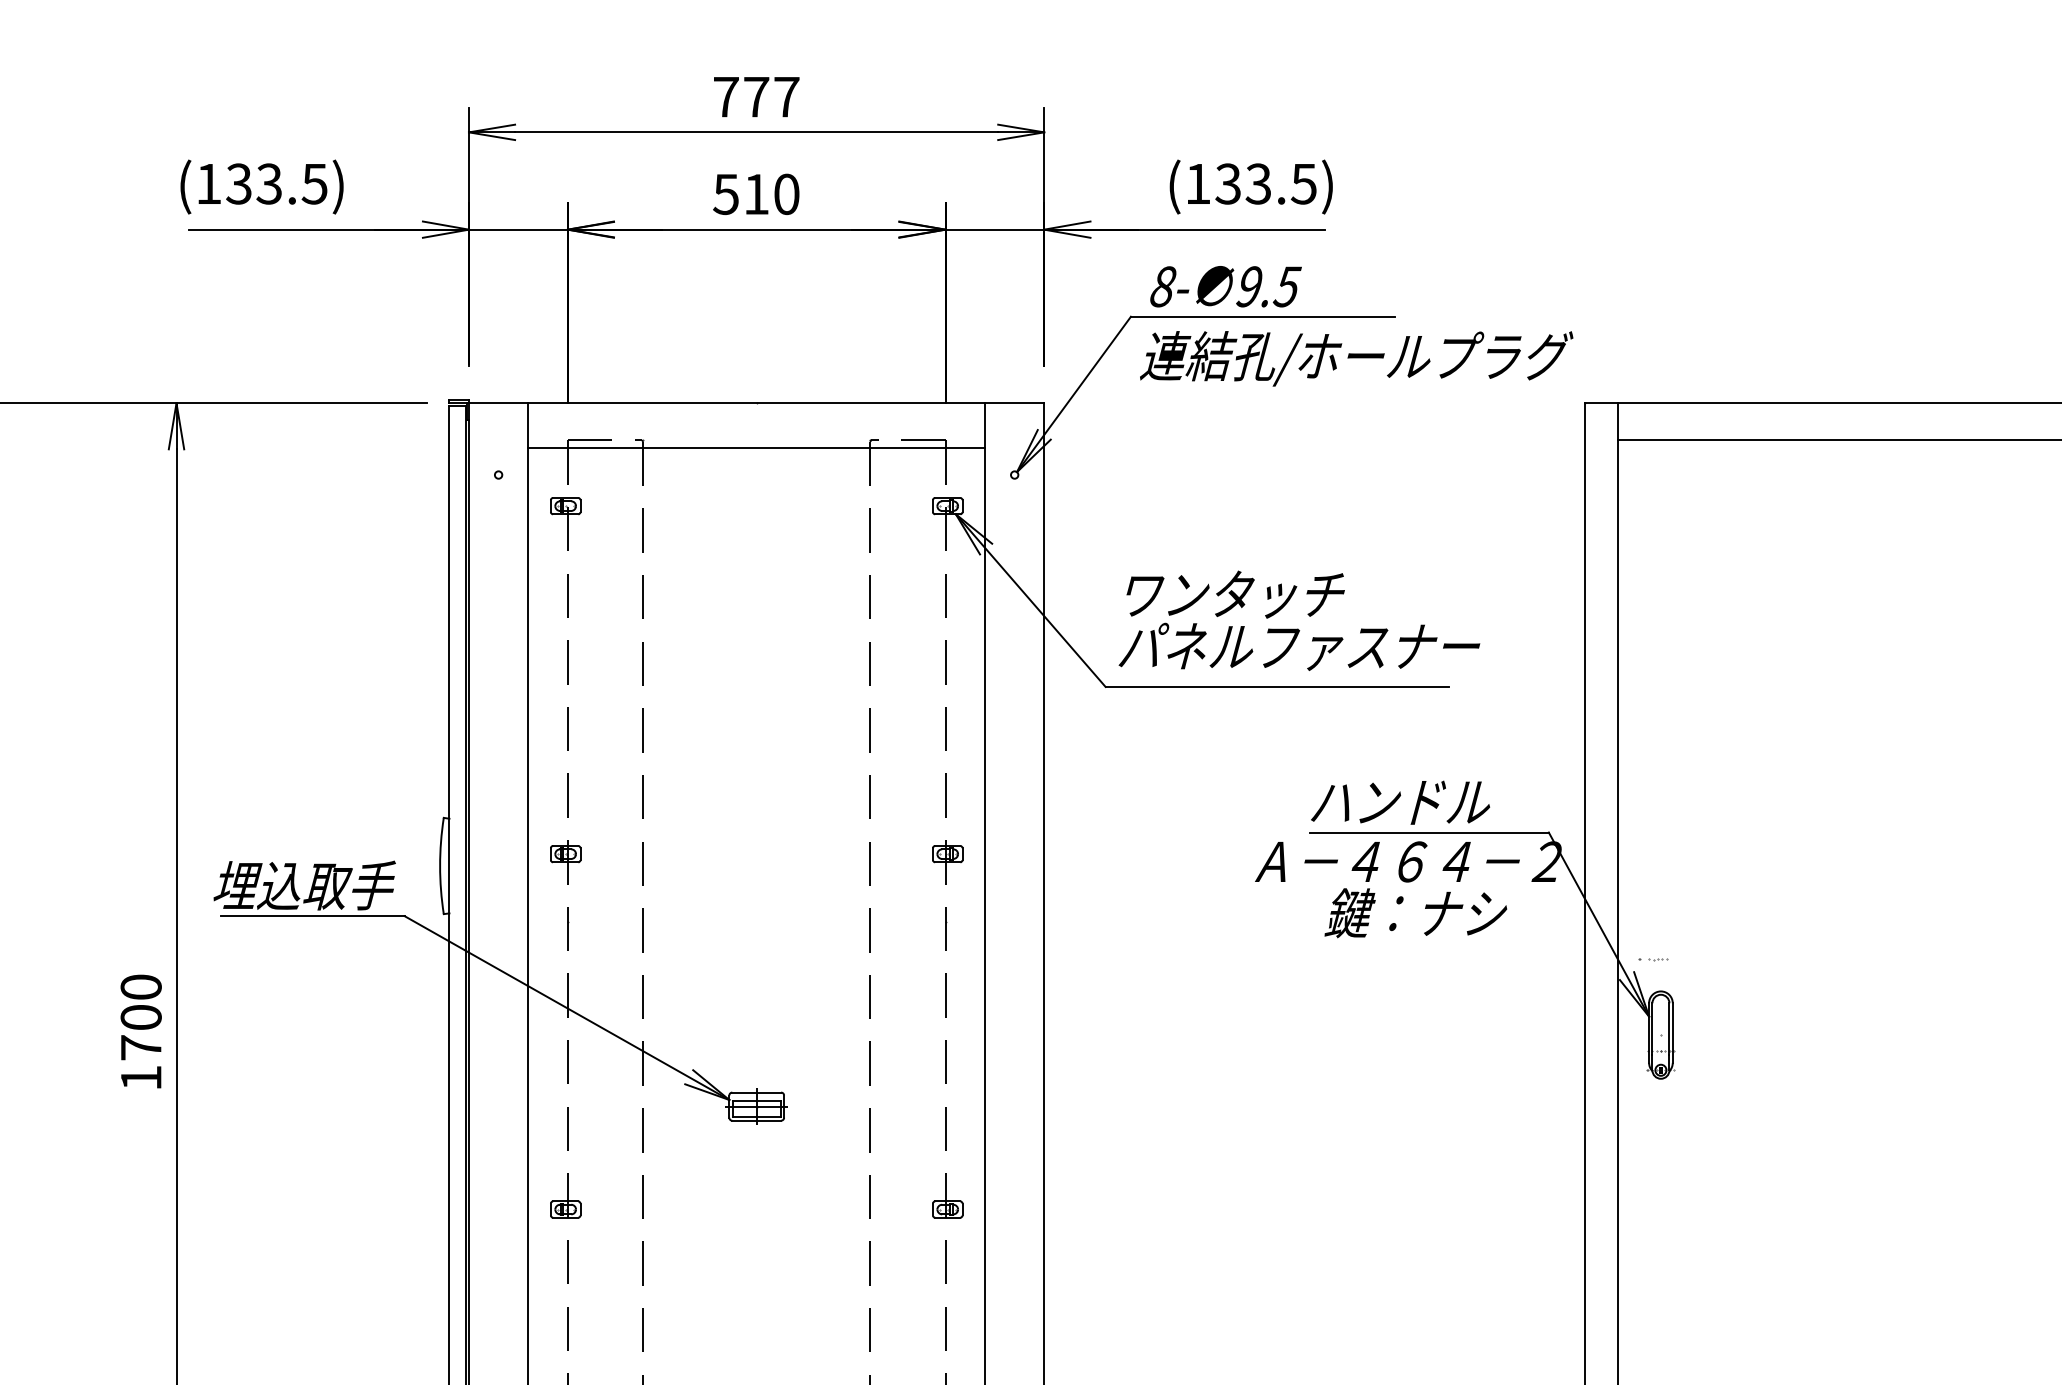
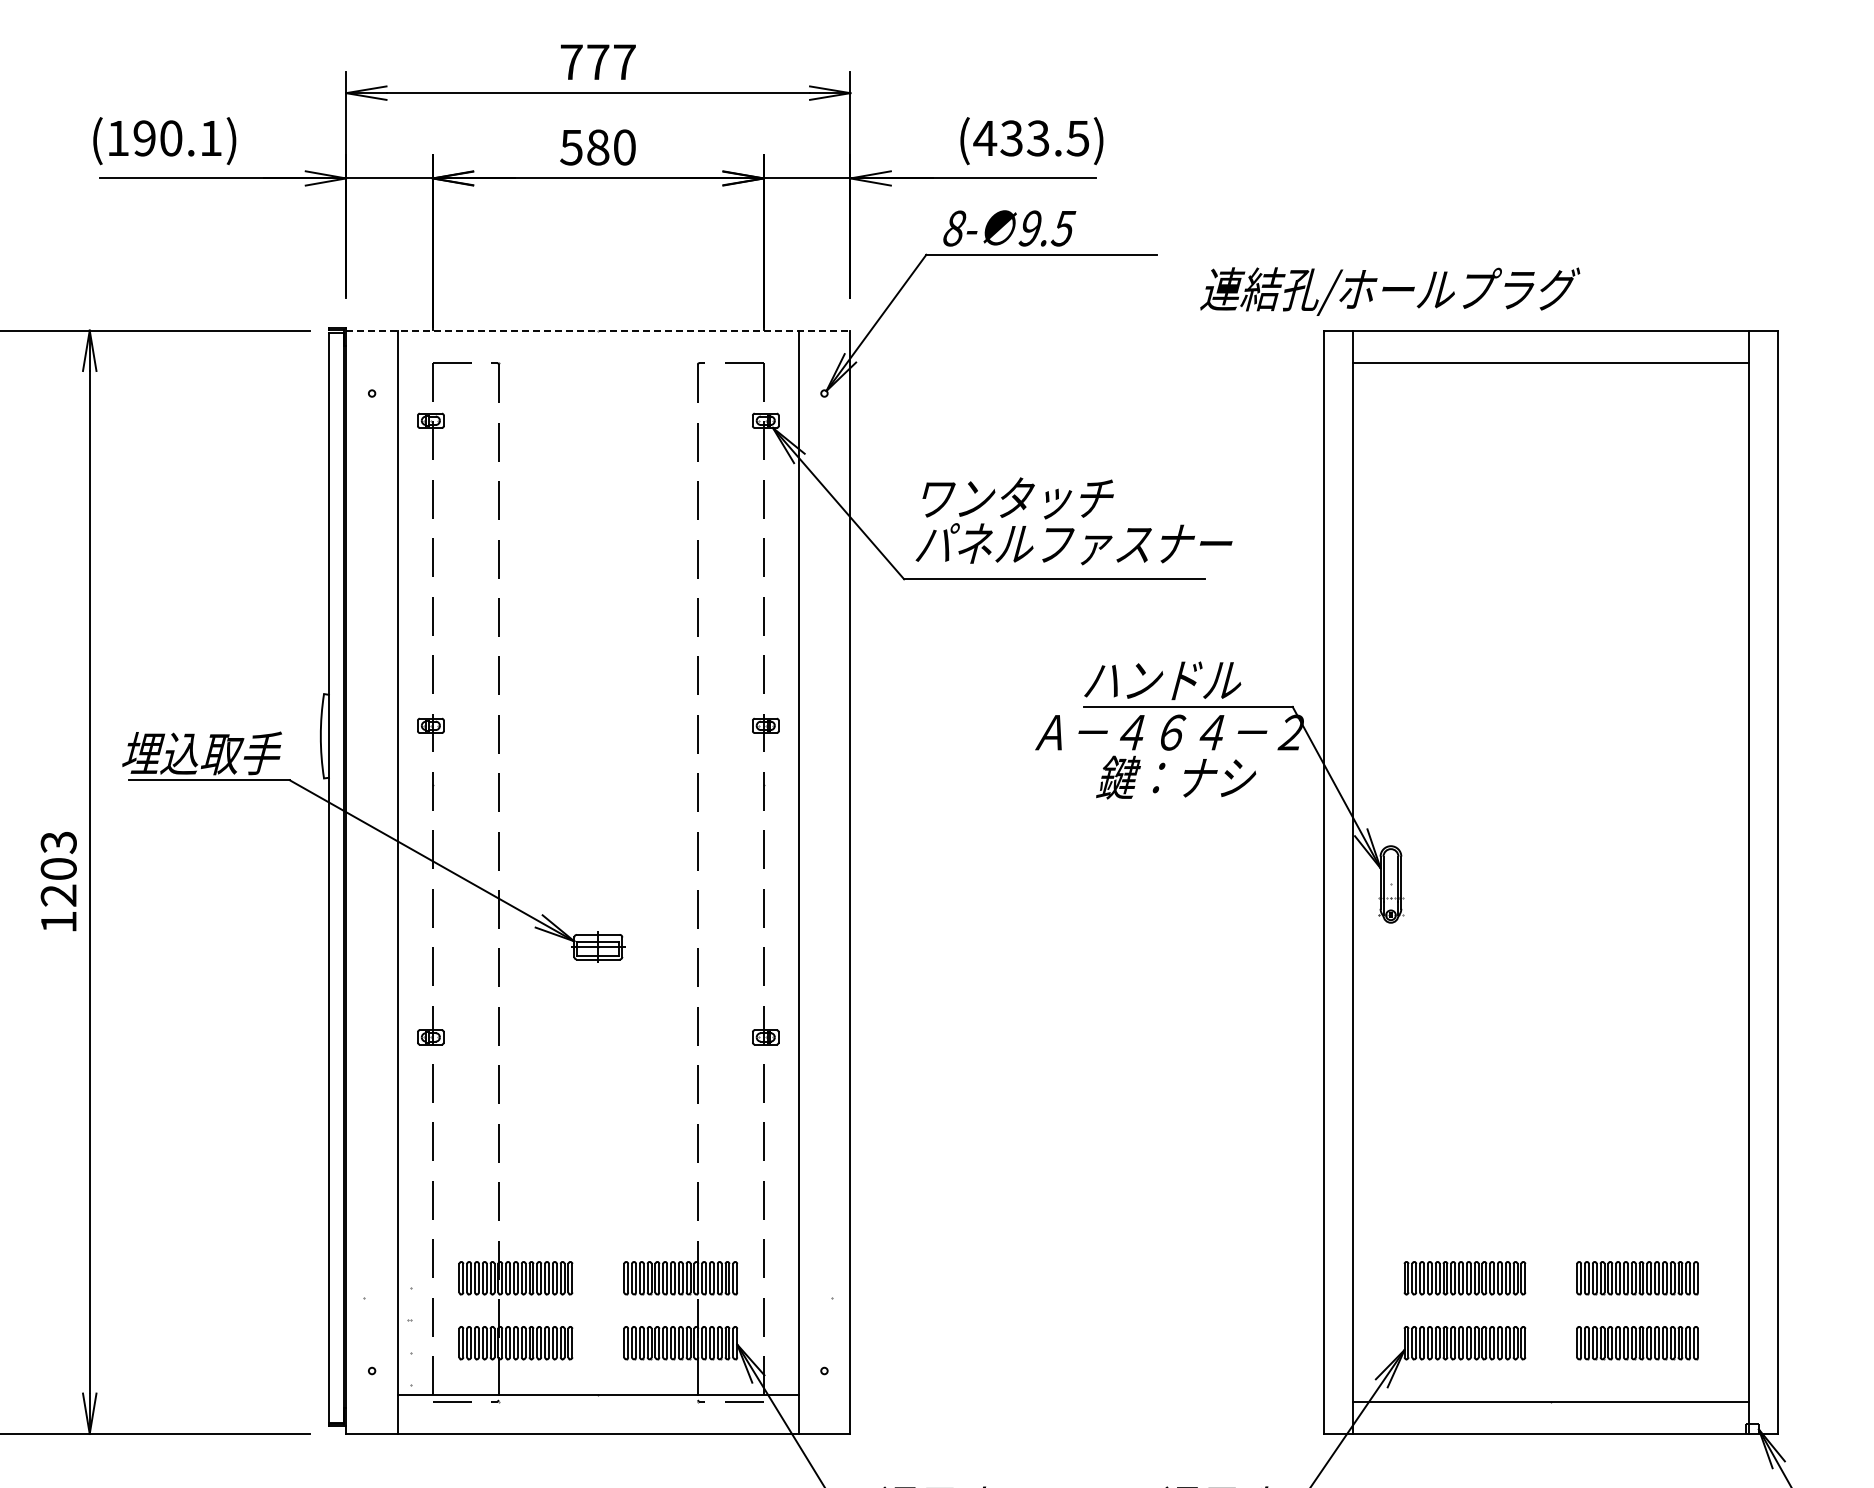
text: (276, 184) -> (177, 138), (133.5) -> (190.1)
text: (1198, 184) -> (985, 138), (133.5) -> (433.5)
text: (756, 194) -> (598, 147), 510 -> 580
text: (1356, 358) -> (1390, 291), moved
line: (756, 403) -> (598, 330), solid -> dashed
line: (756, 447) -> (598, 369), removed
part: (1653, 959) -> (1384, 818), removed
text: (140, 1016) -> (58, 868), 1700 -> 1203

